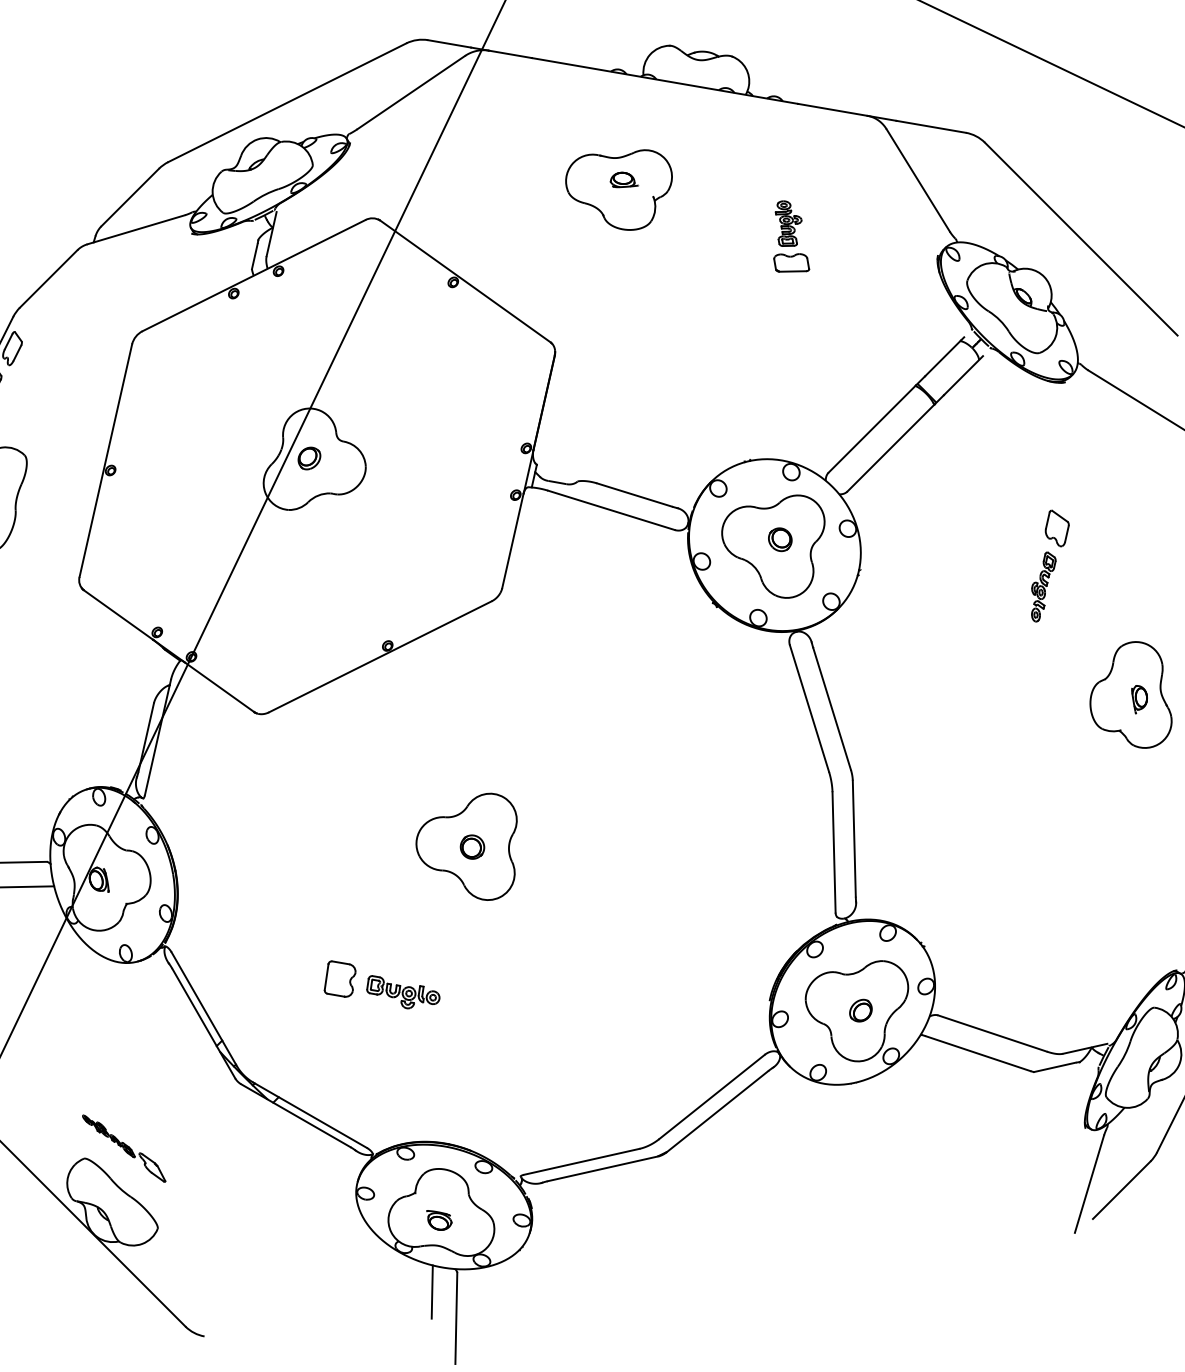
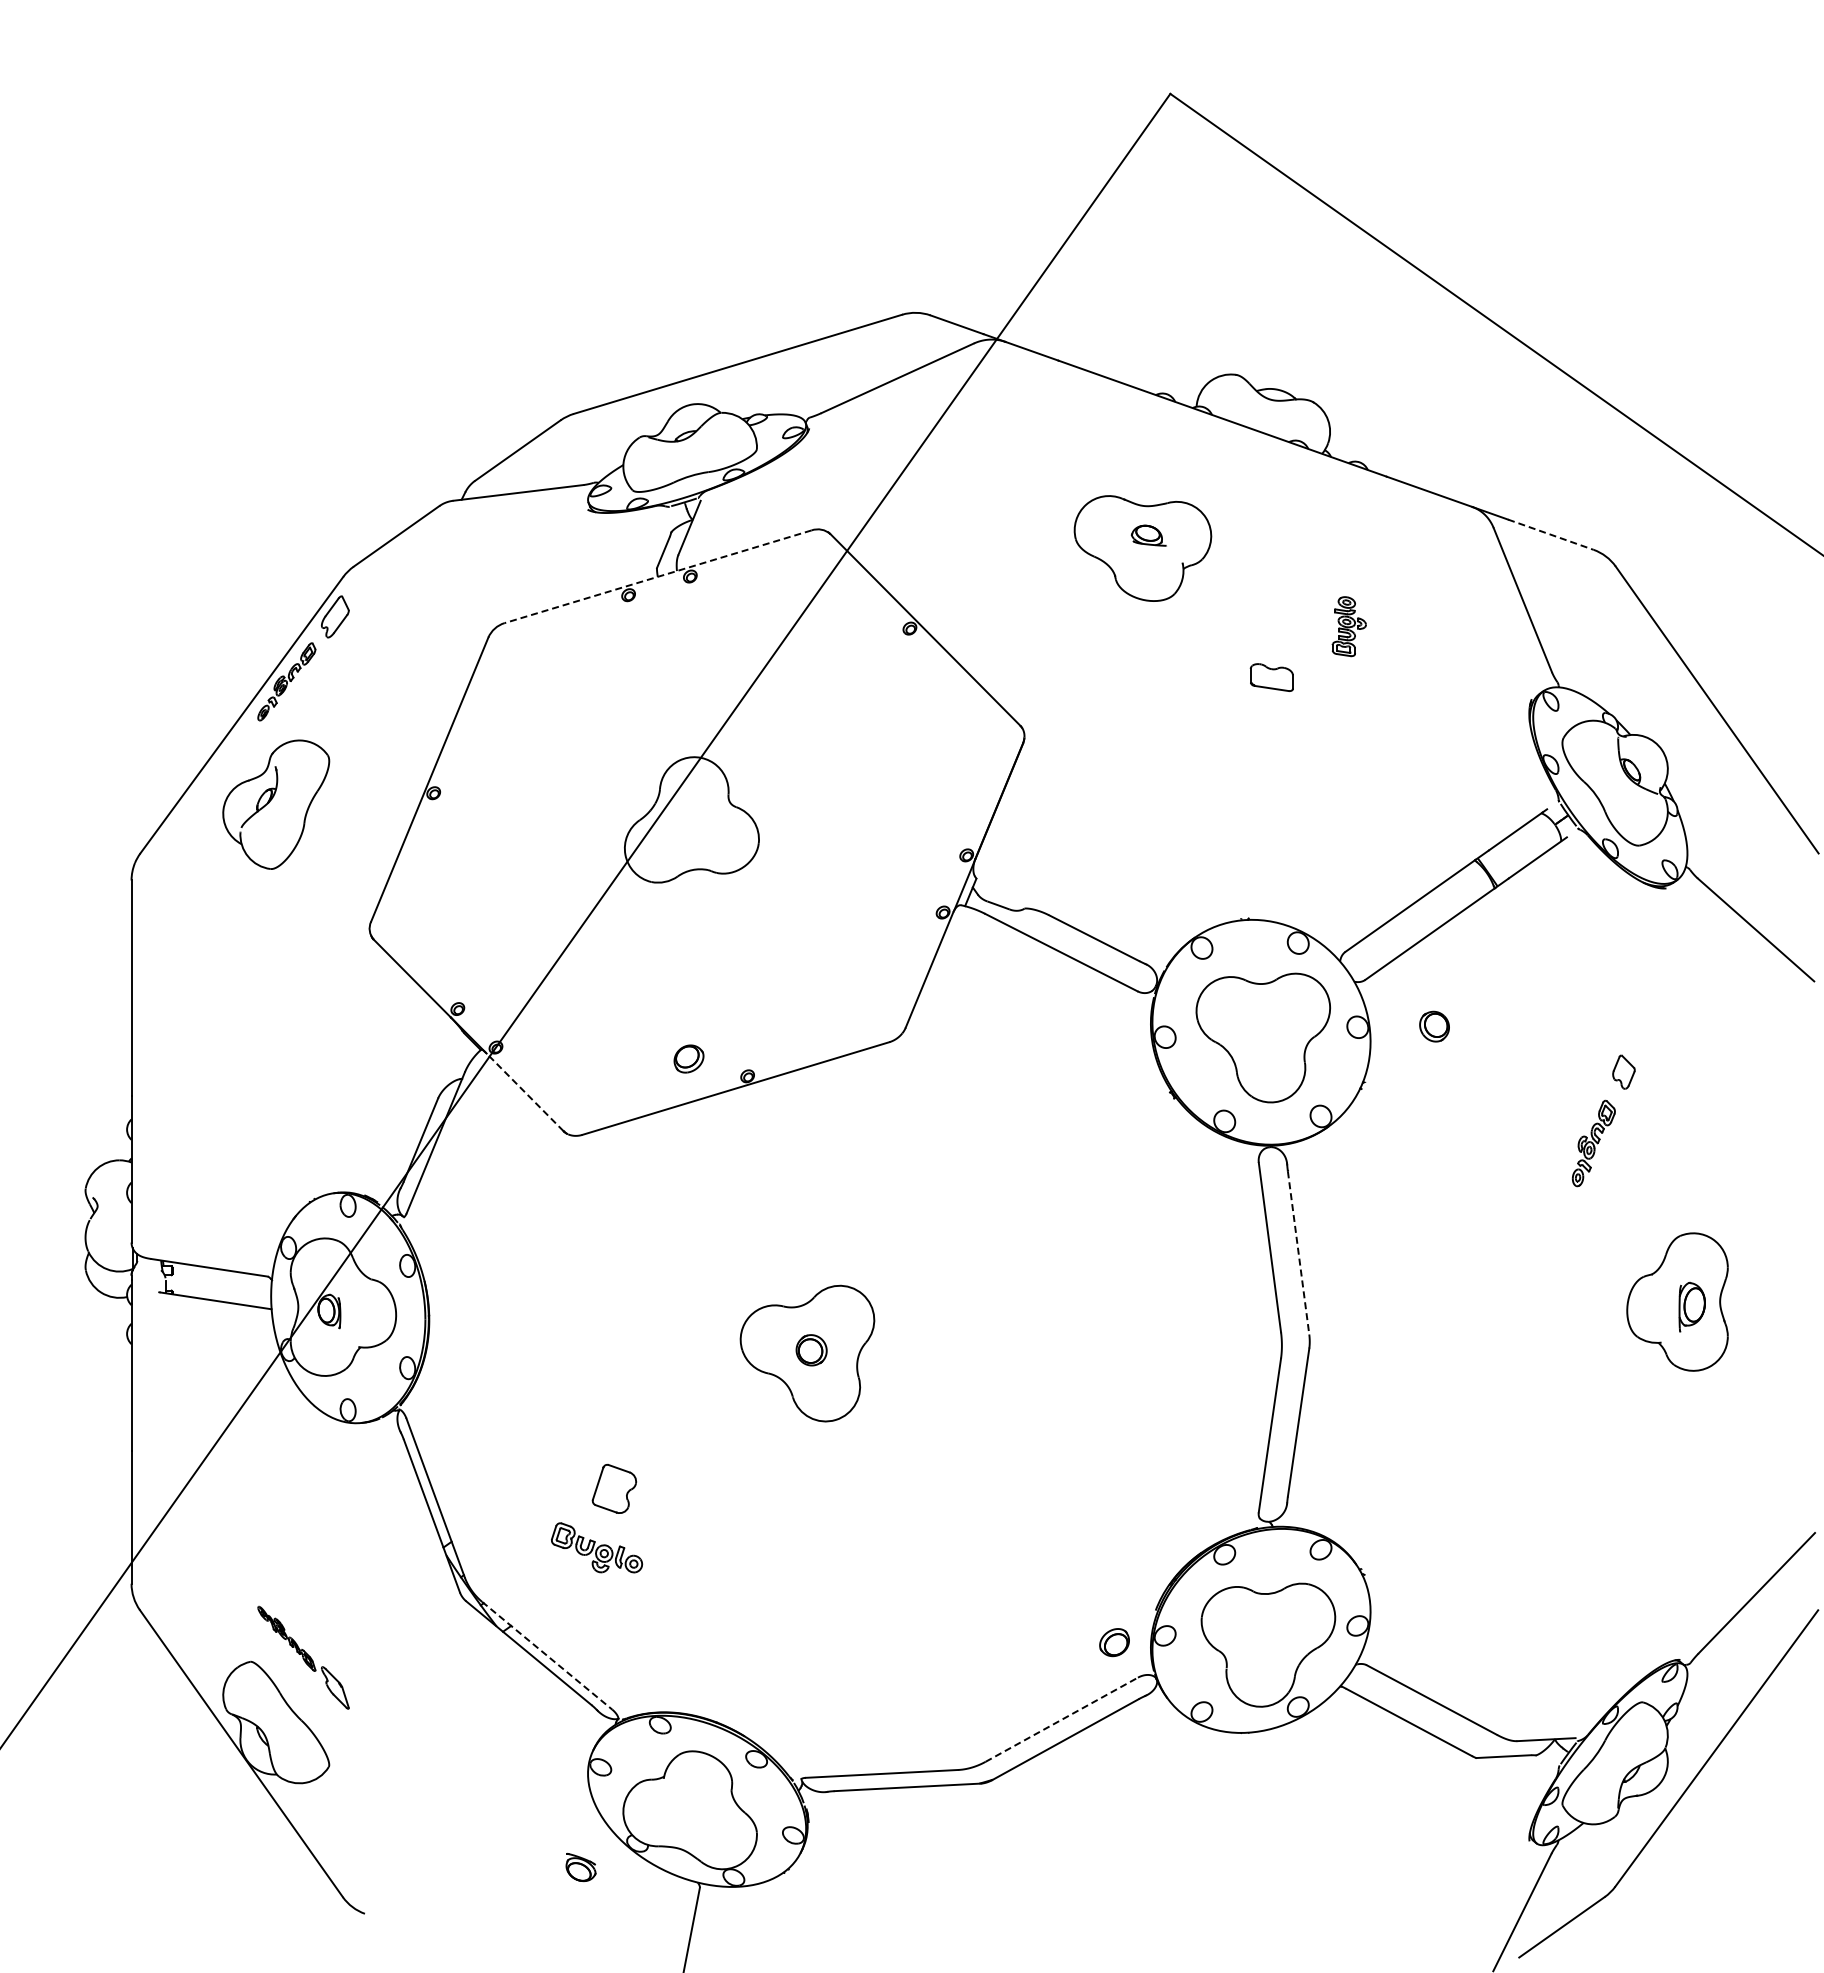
line: (931, 126) -> (1551, 534), solid -> dashed
part: (791, 263) -> (1271, 677), moved
line: (253, 275) -> (657, 576), solid -> dashed
part: (309, 458) -> (688, 1058), moved
part: (1056, 527) -> (1623, 1071), size x0.7
part: (780, 539) -> (1434, 1026), moved
line: (219, 687) -> (525, 1092), solid -> dashed
part: (1140, 698) -> (1692, 1306), size x1.4
line: (832, 709) -> (1298, 1253), solid -> dashed
part: (403, 989) -> (597, 1547), moved
part: (860, 1010) -> (1114, 1642), moved
line: (712, 1096) -> (1062, 1719), solid -> dashed
line: (310, 1115) -> (547, 1656), solid -> dashed
part: (439, 1219) -> (580, 1867), moved
line: (431, 1291) -> (663, 1906), removed

